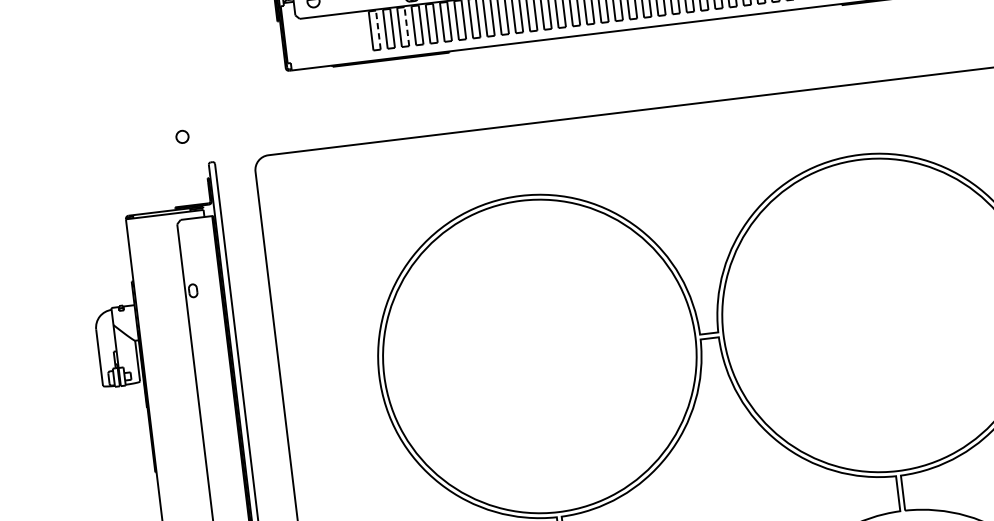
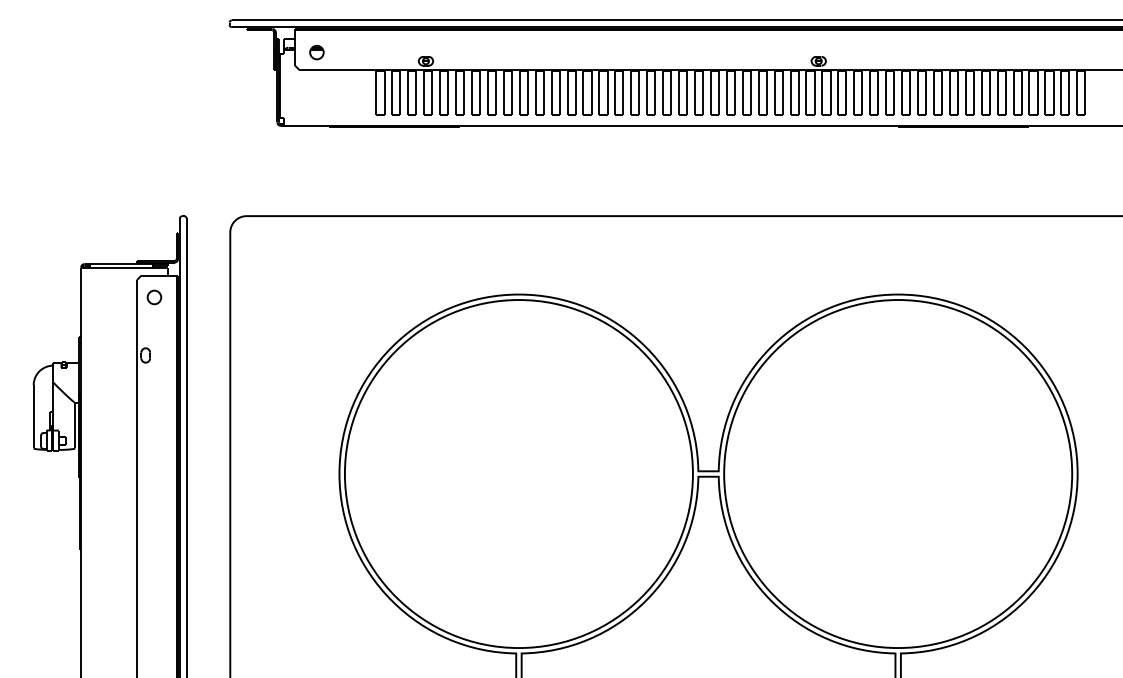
line: (406, 26) -> (416, 92), dashed -> solid
line: (378, 29) -> (384, 92), dashed -> solid
part: (182, 136) -> (154, 297), moved

